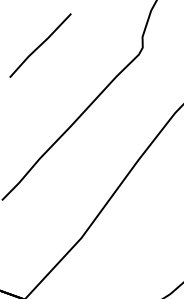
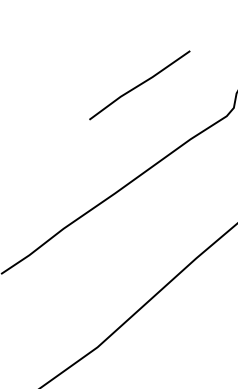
line: (40, 45) -> (139, 85), moved

